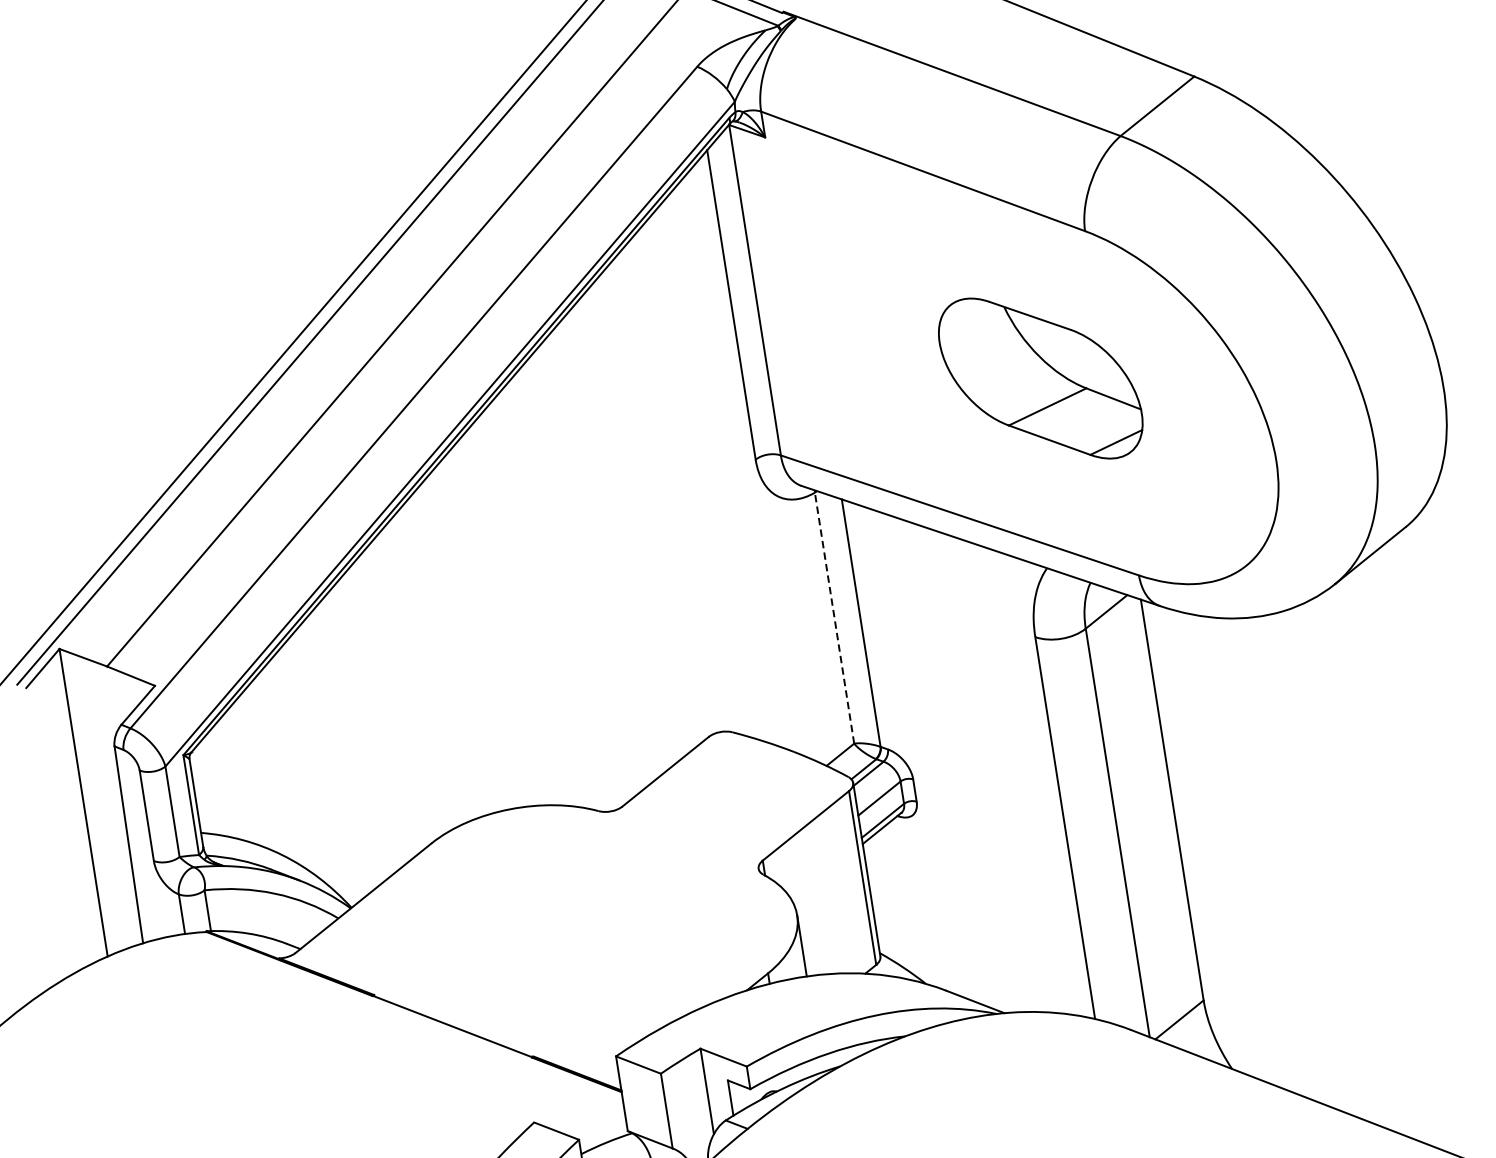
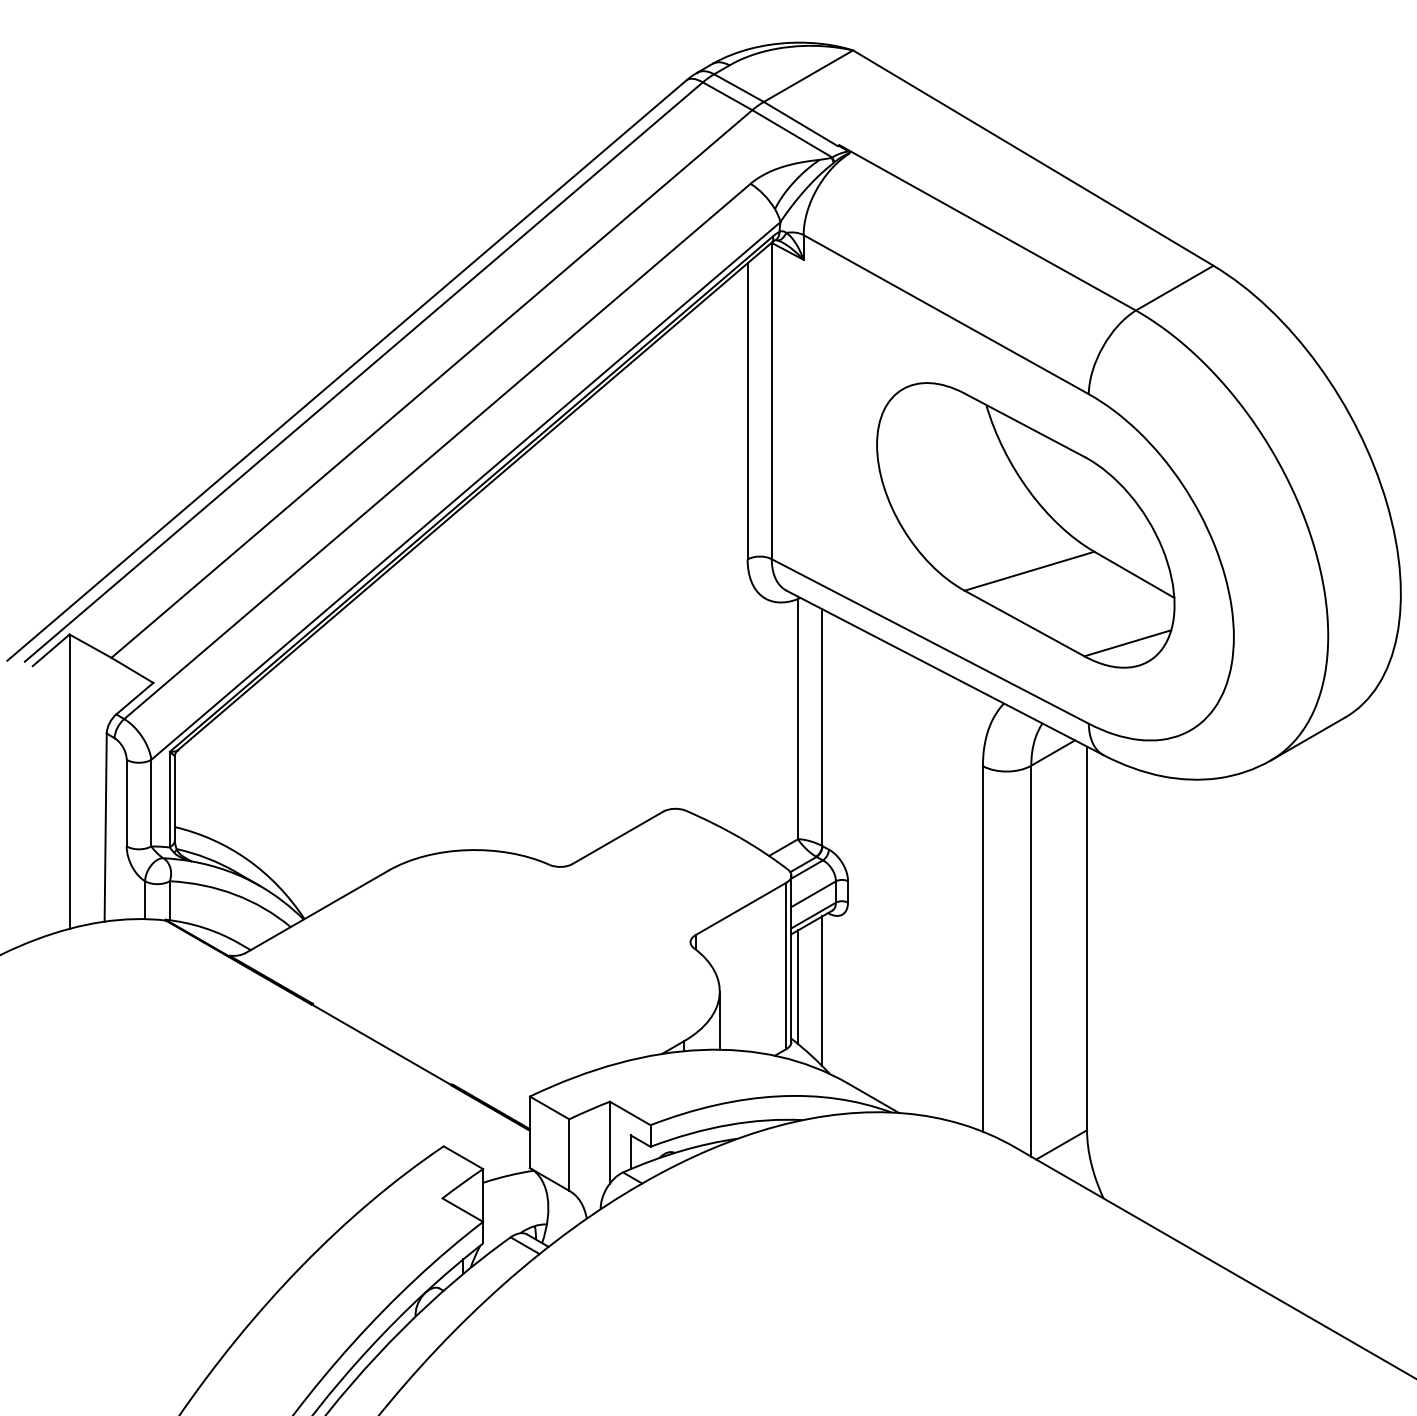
part: (1040, 378) -> (1025, 525), size x1.67
line: (834, 617) -> (798, 718), dashed -> solid
line: (878, 898) -> (798, 987), added
line: (904, 898) -> (822, 991), added

